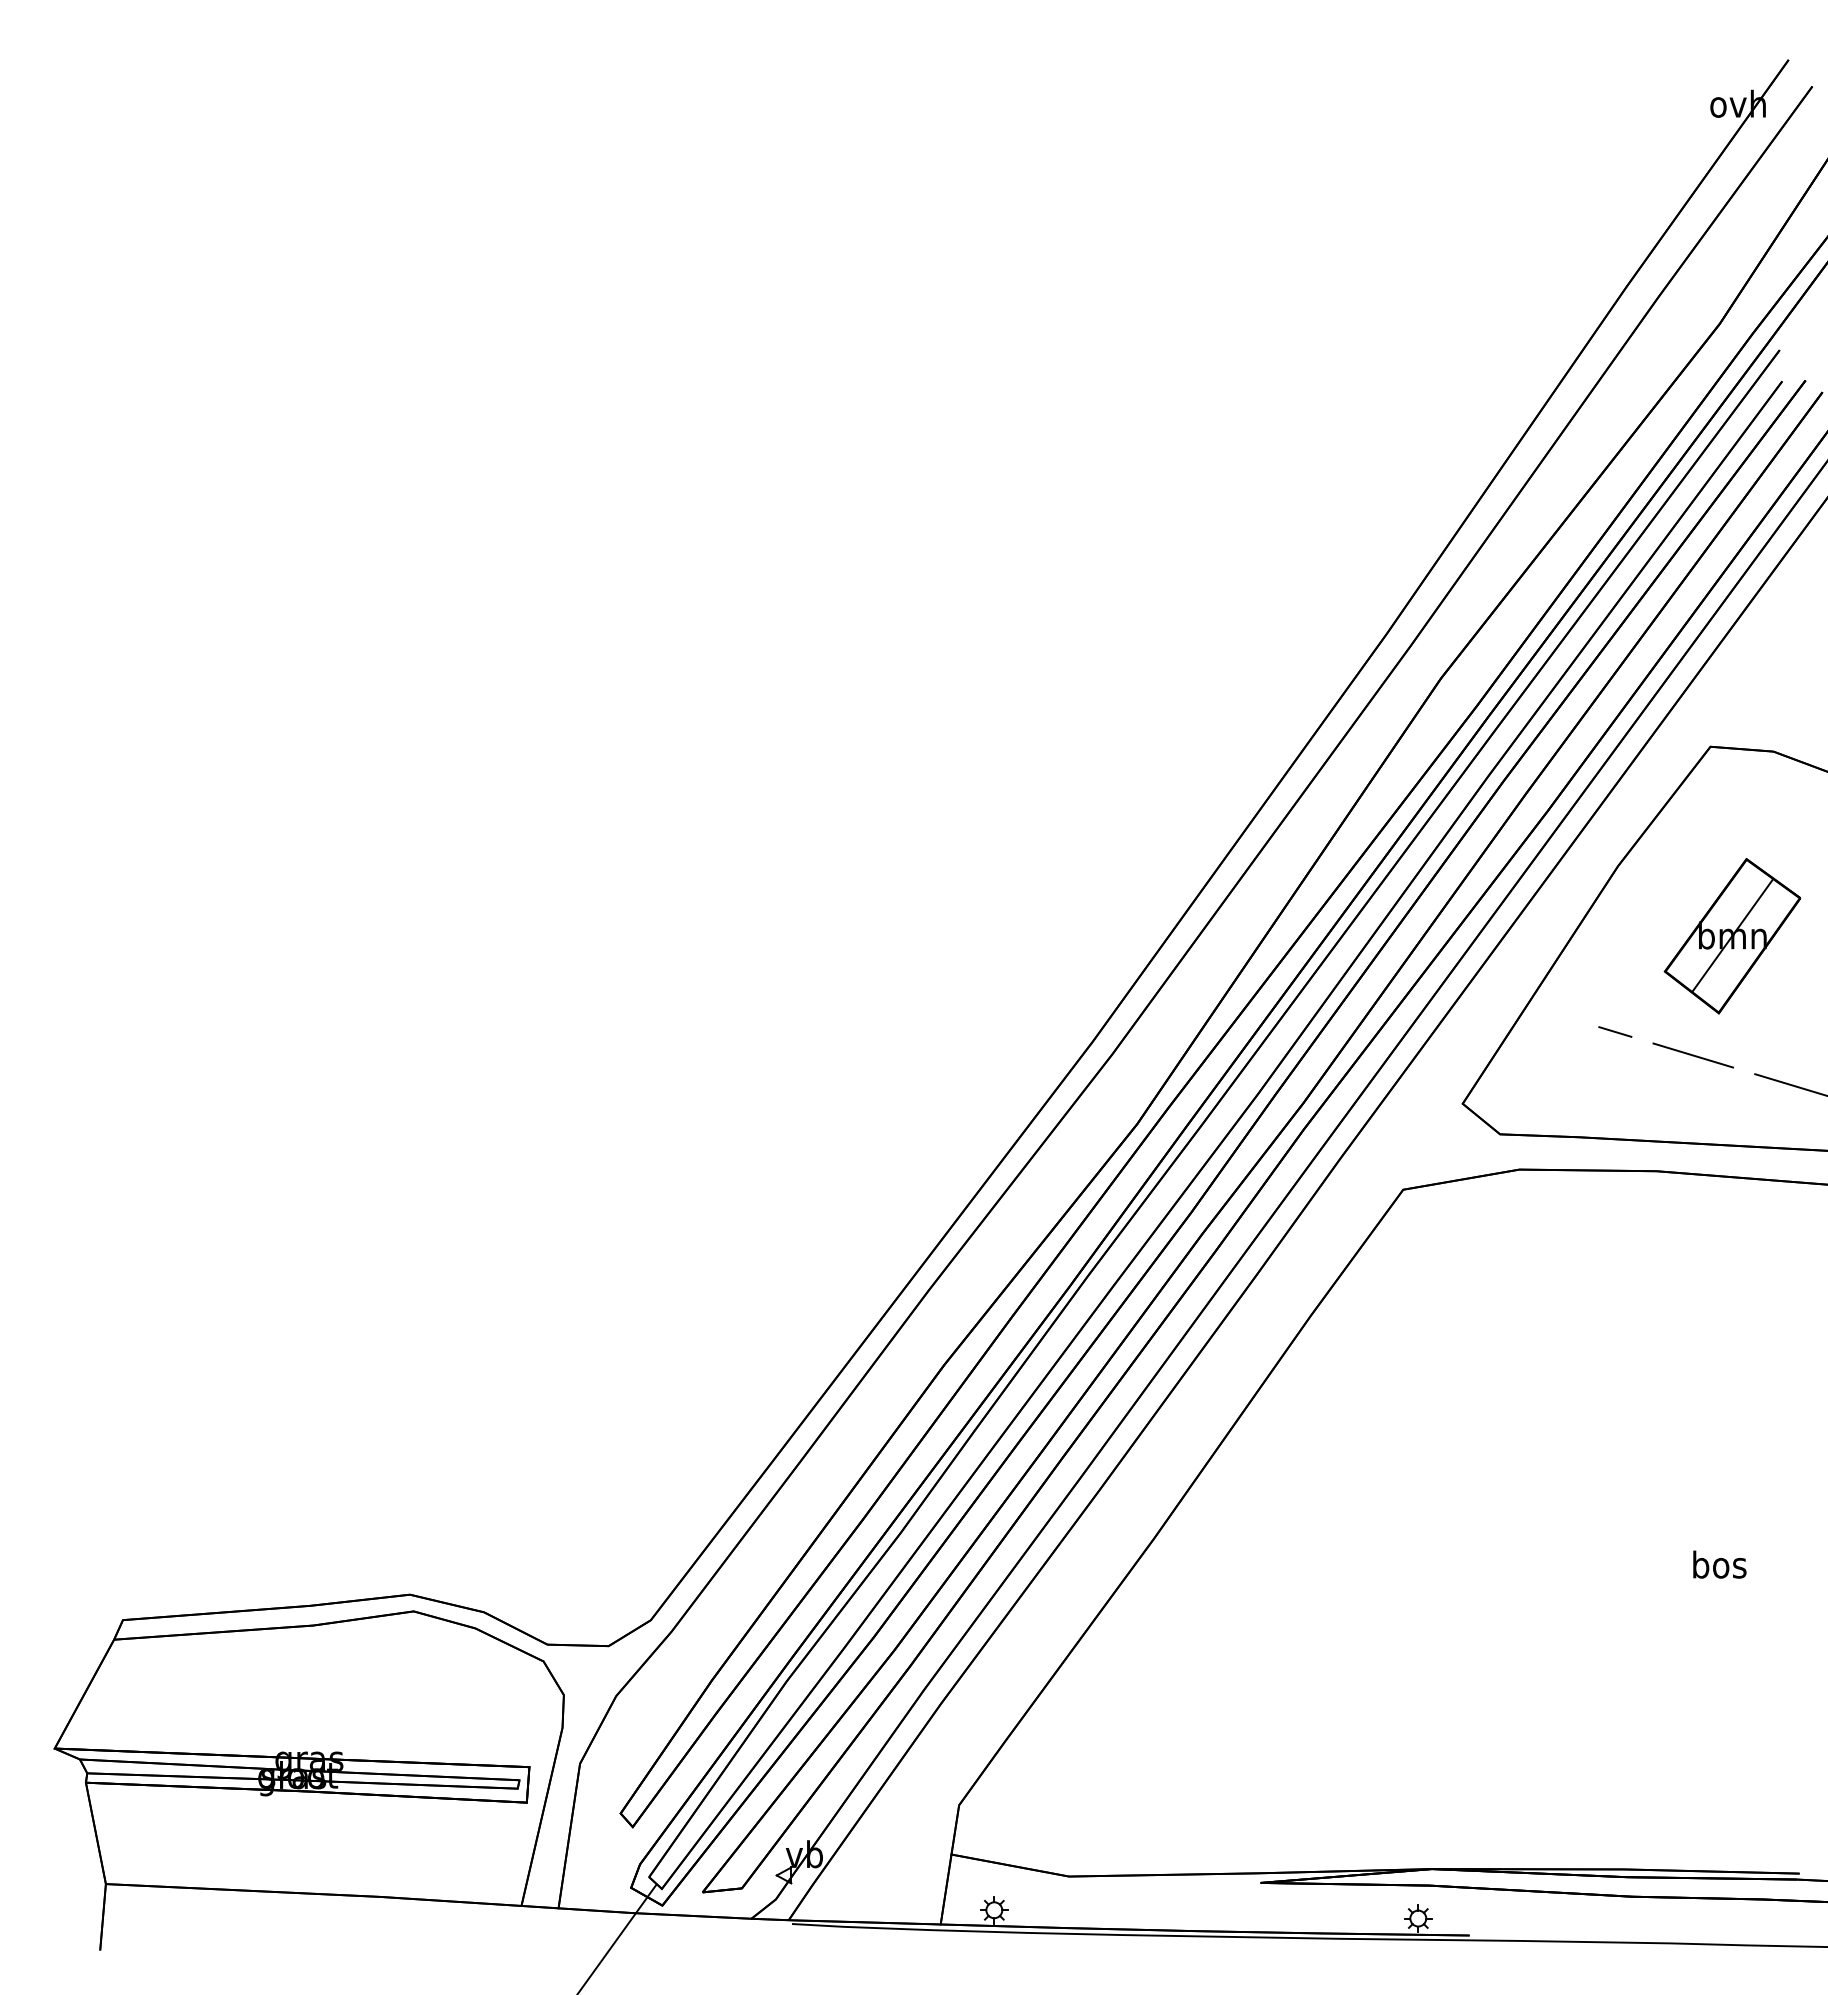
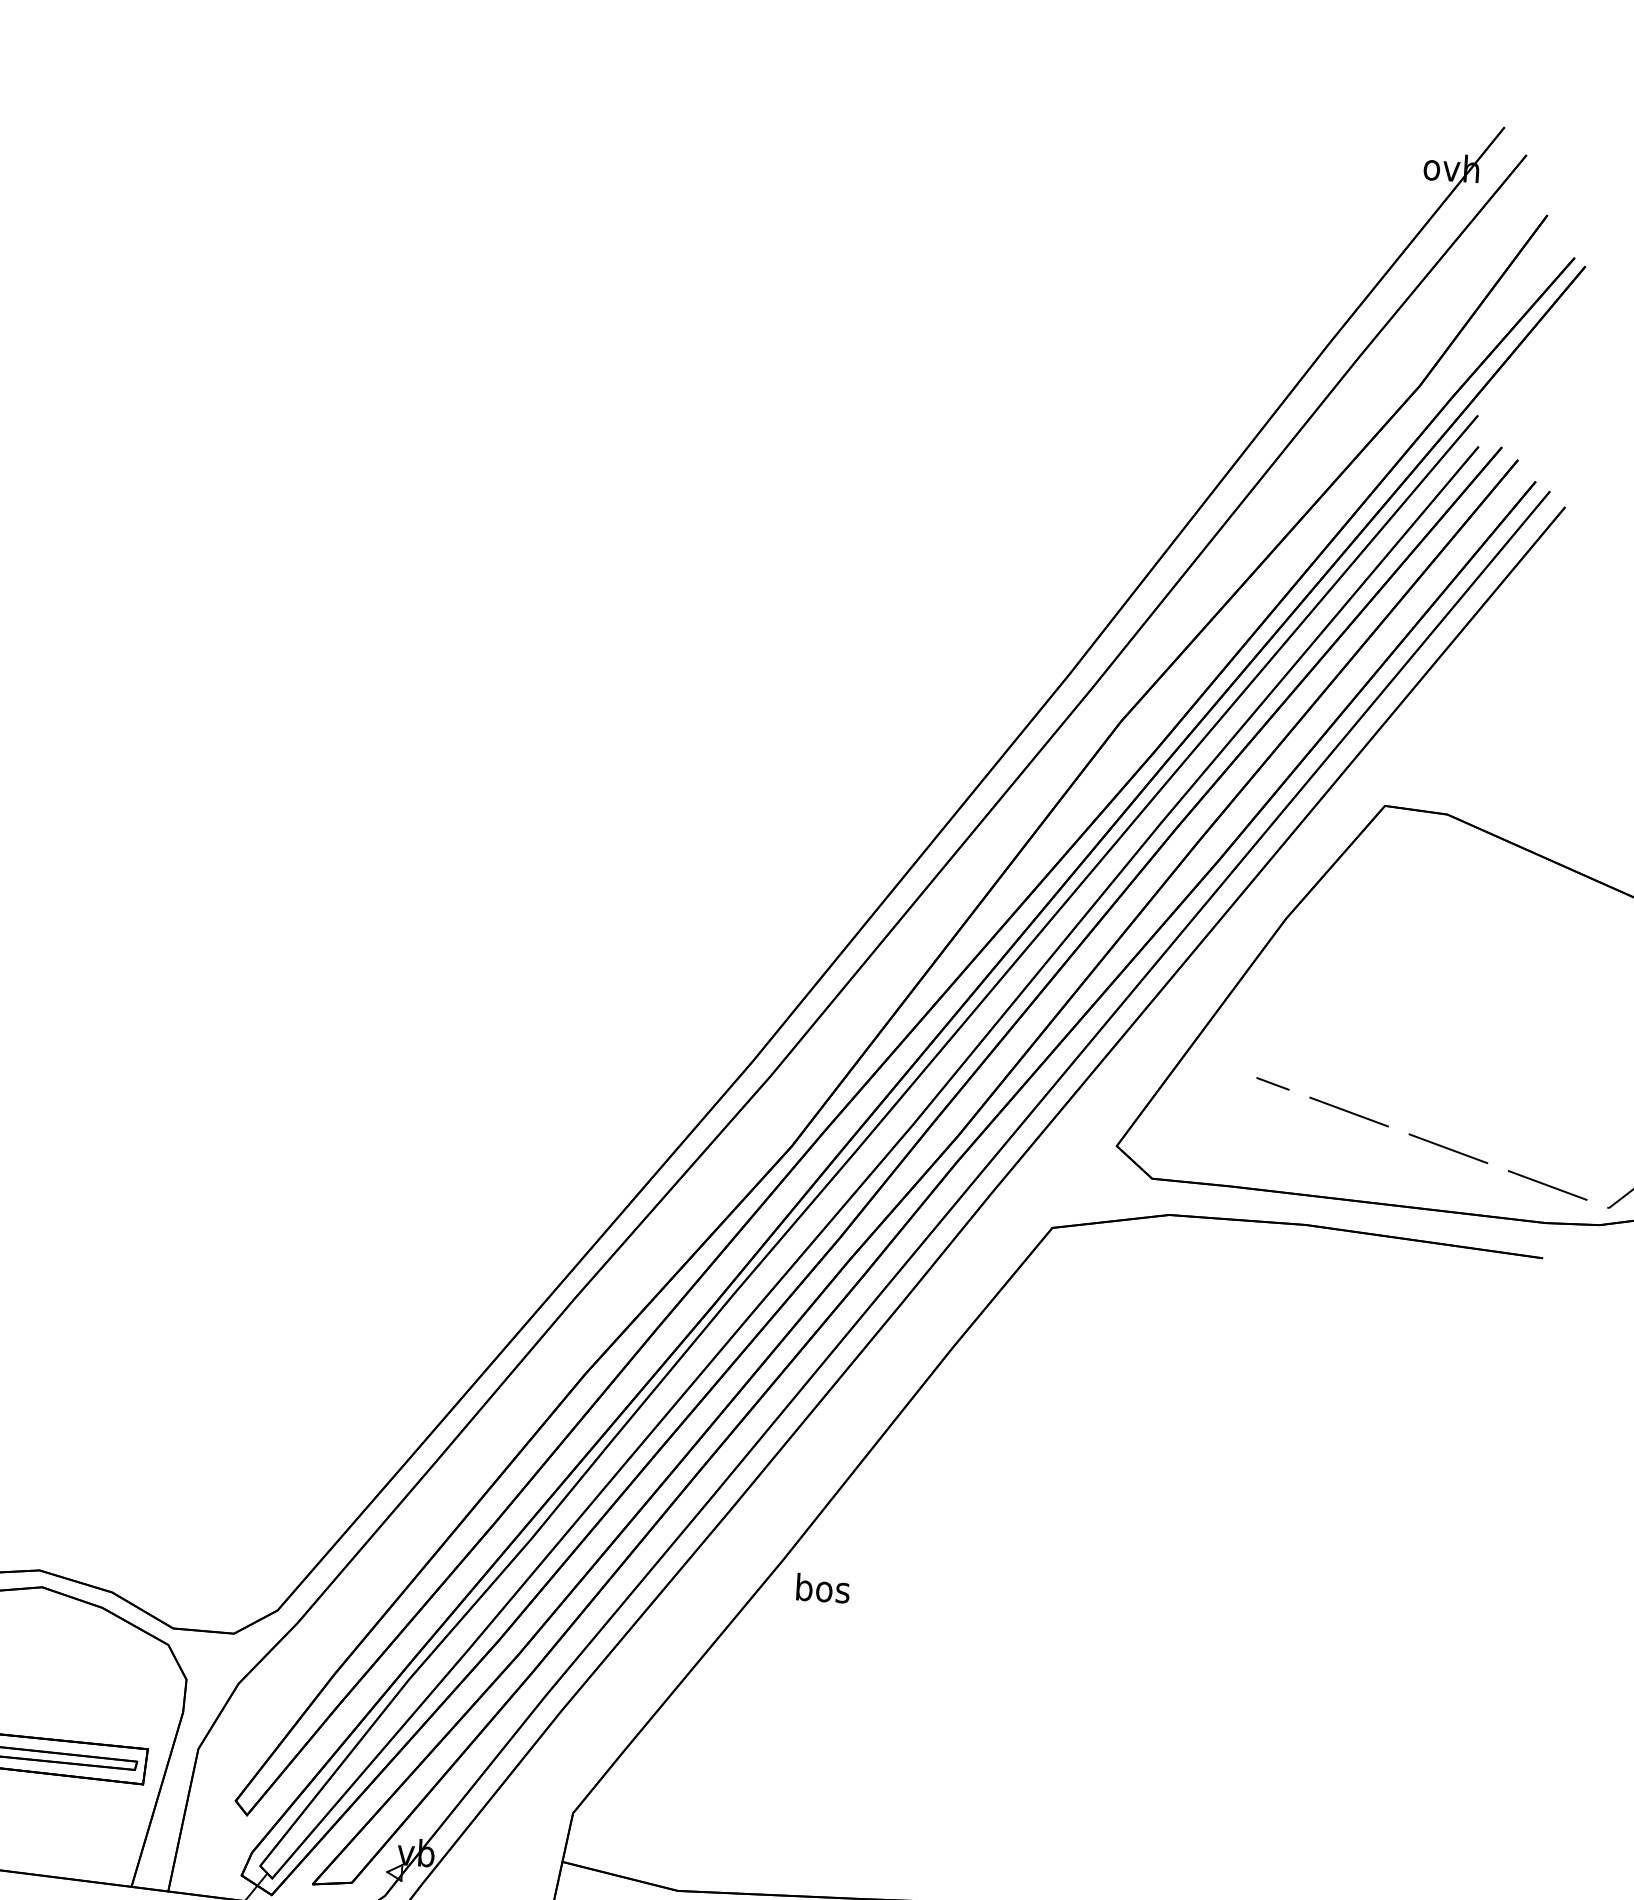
part: (1732, 936) -> (1395, 996), removed
text: (1719, 1564) -> (822, 1588), moved

